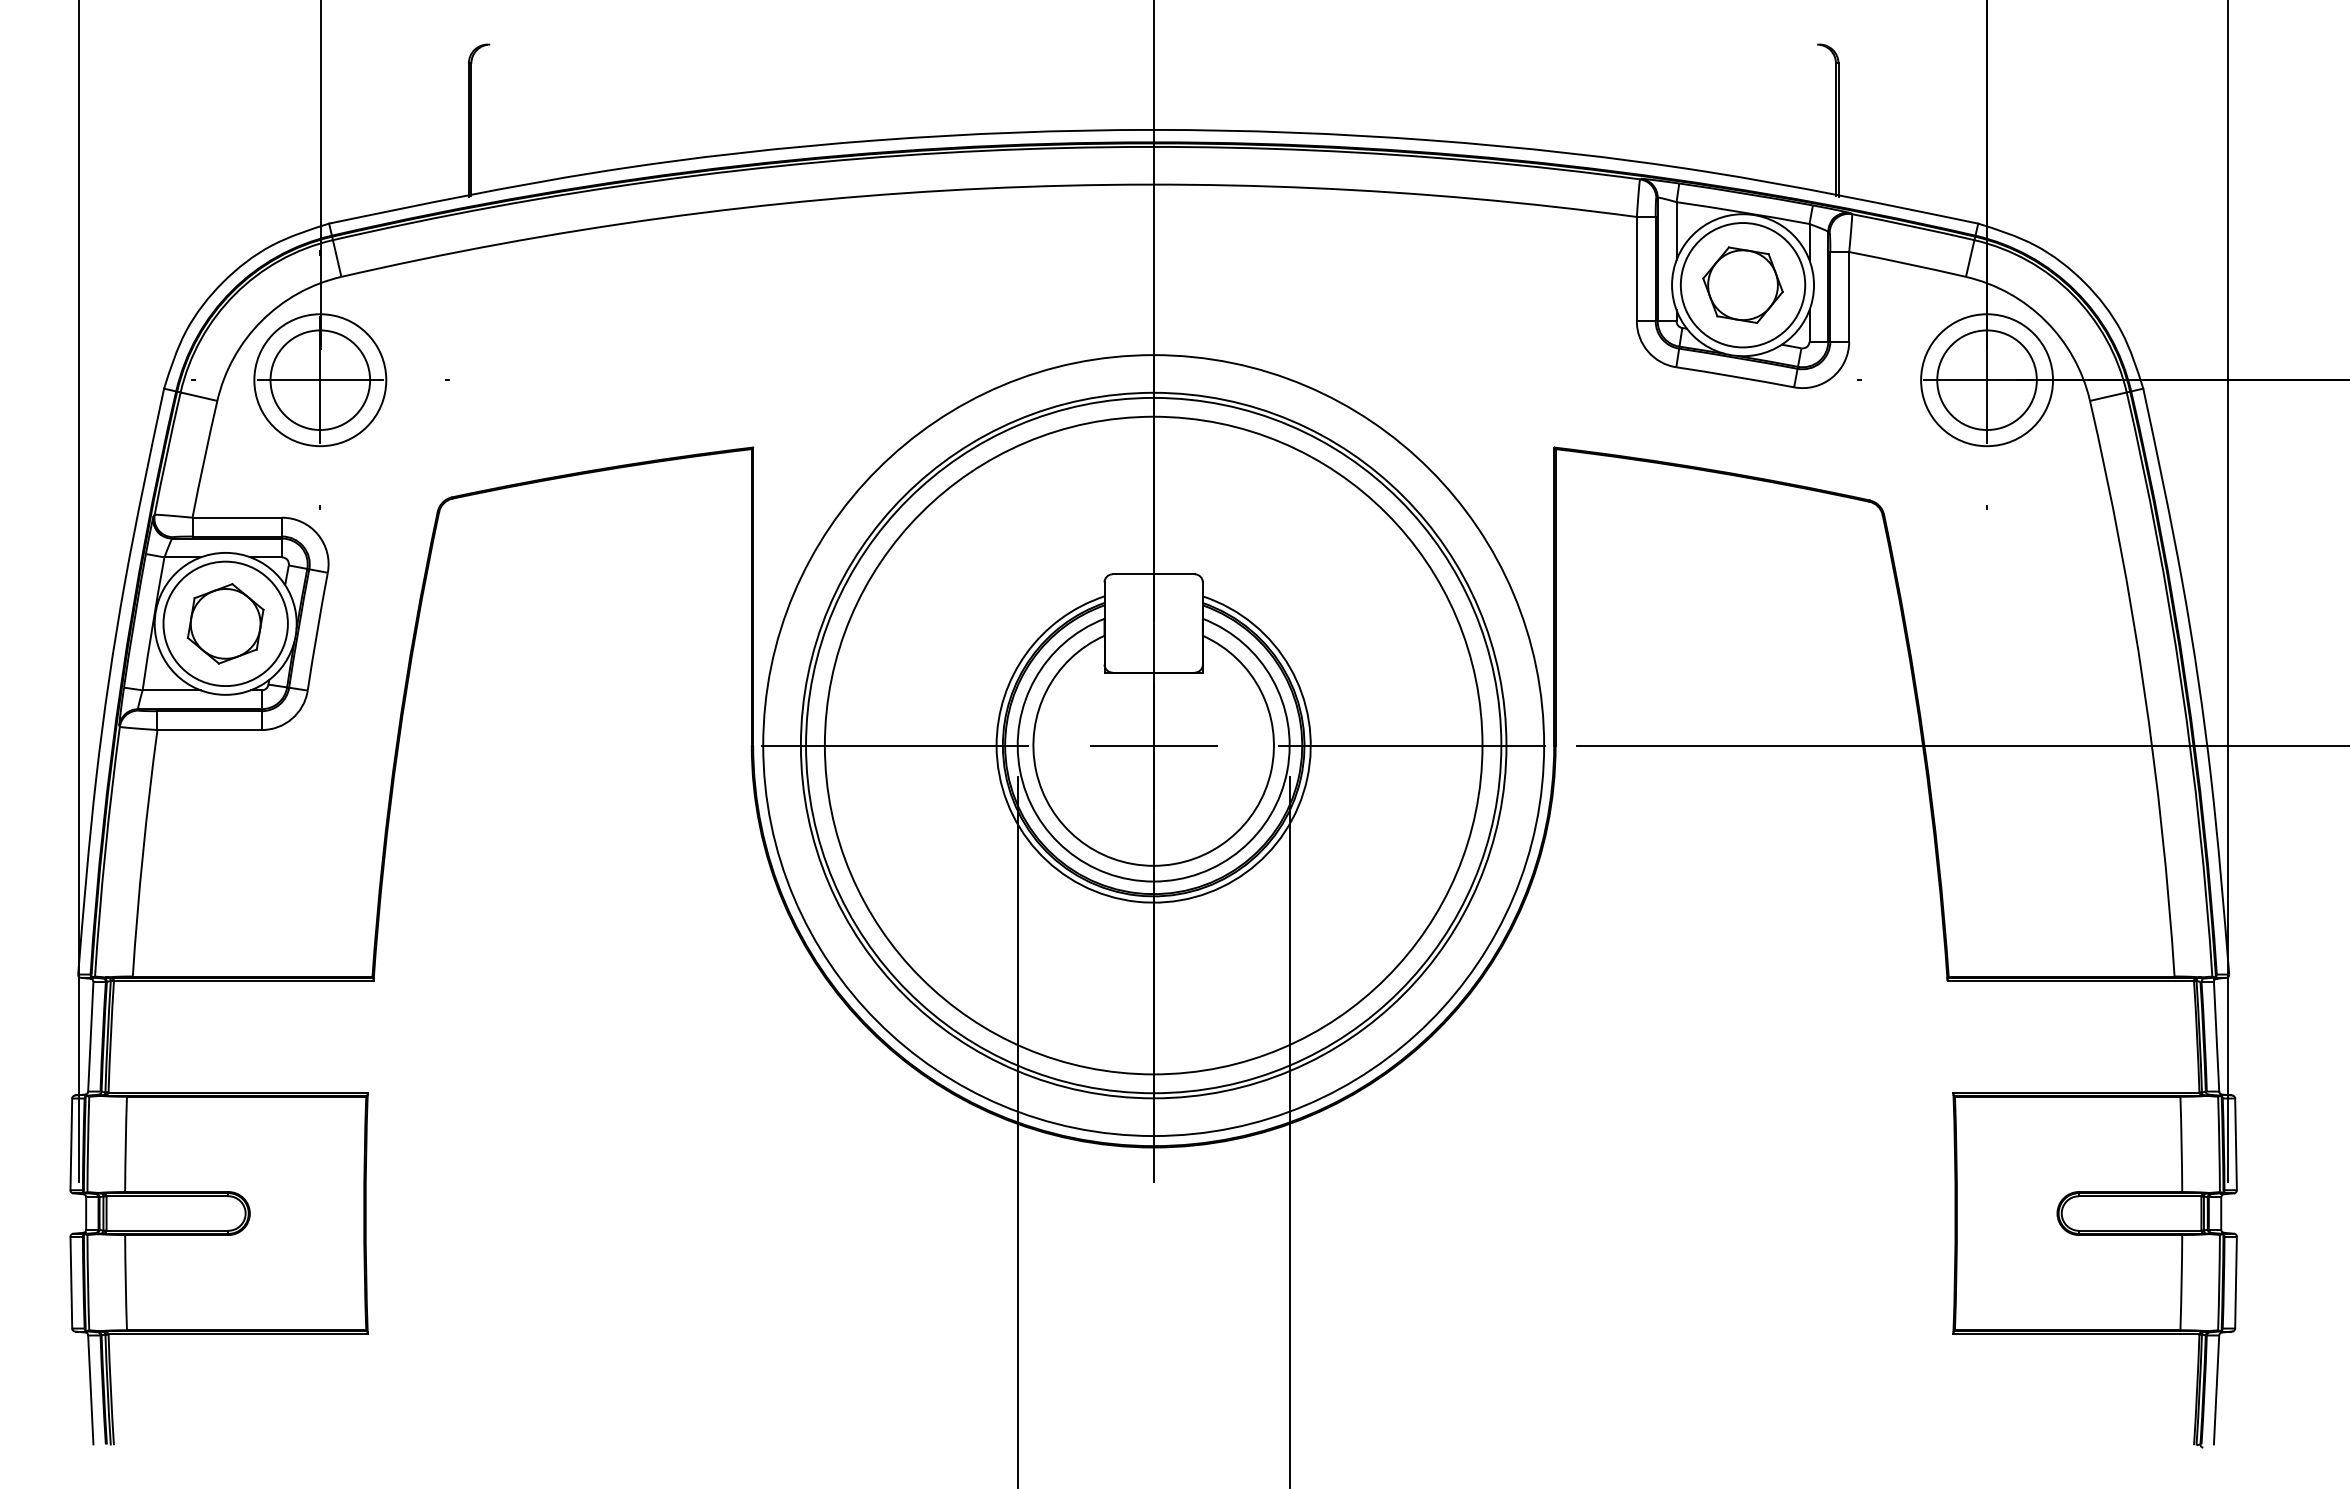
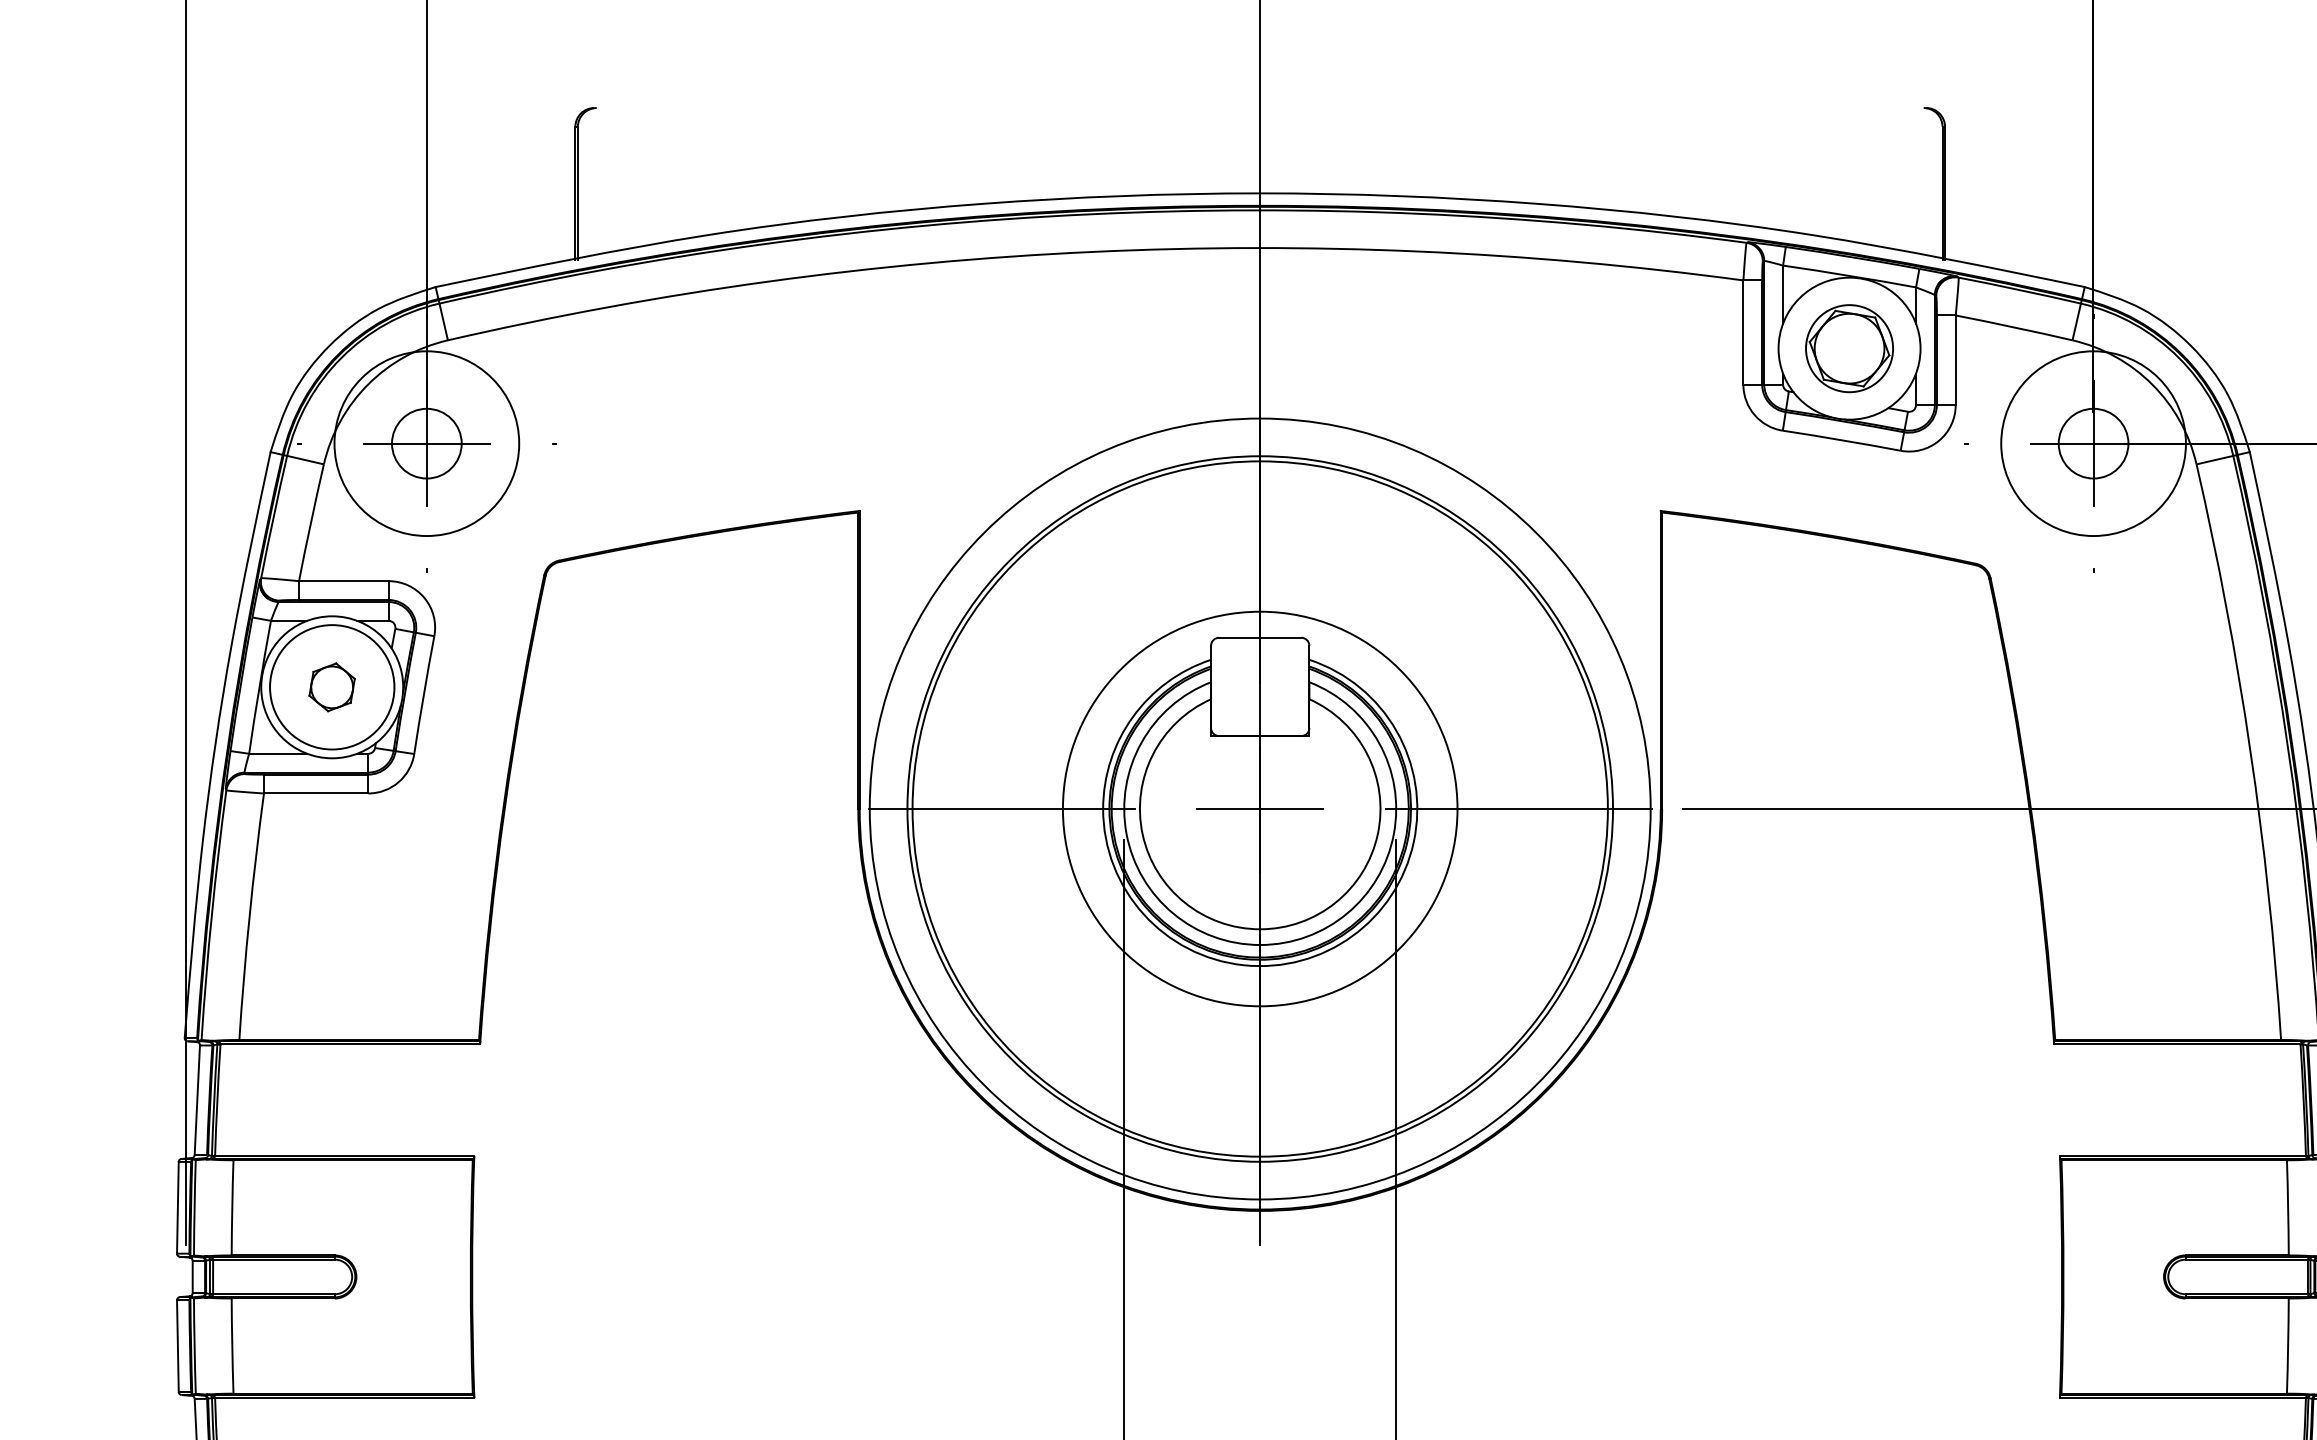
circle: (1742, 285) -> (1849, 348), size x0.7
circle: (320, 380) -> (427, 443), size x0.7
circle: (320, 380) -> (427, 443), size x1.4
circle: (1986, 380) -> (2093, 443), size x0.7
circle: (1987, 380) -> (2094, 443), size x1.4
part: (225, 623) -> (332, 686), size x0.6
circle: (1153, 745) -> (1260, 808), size x0.6

